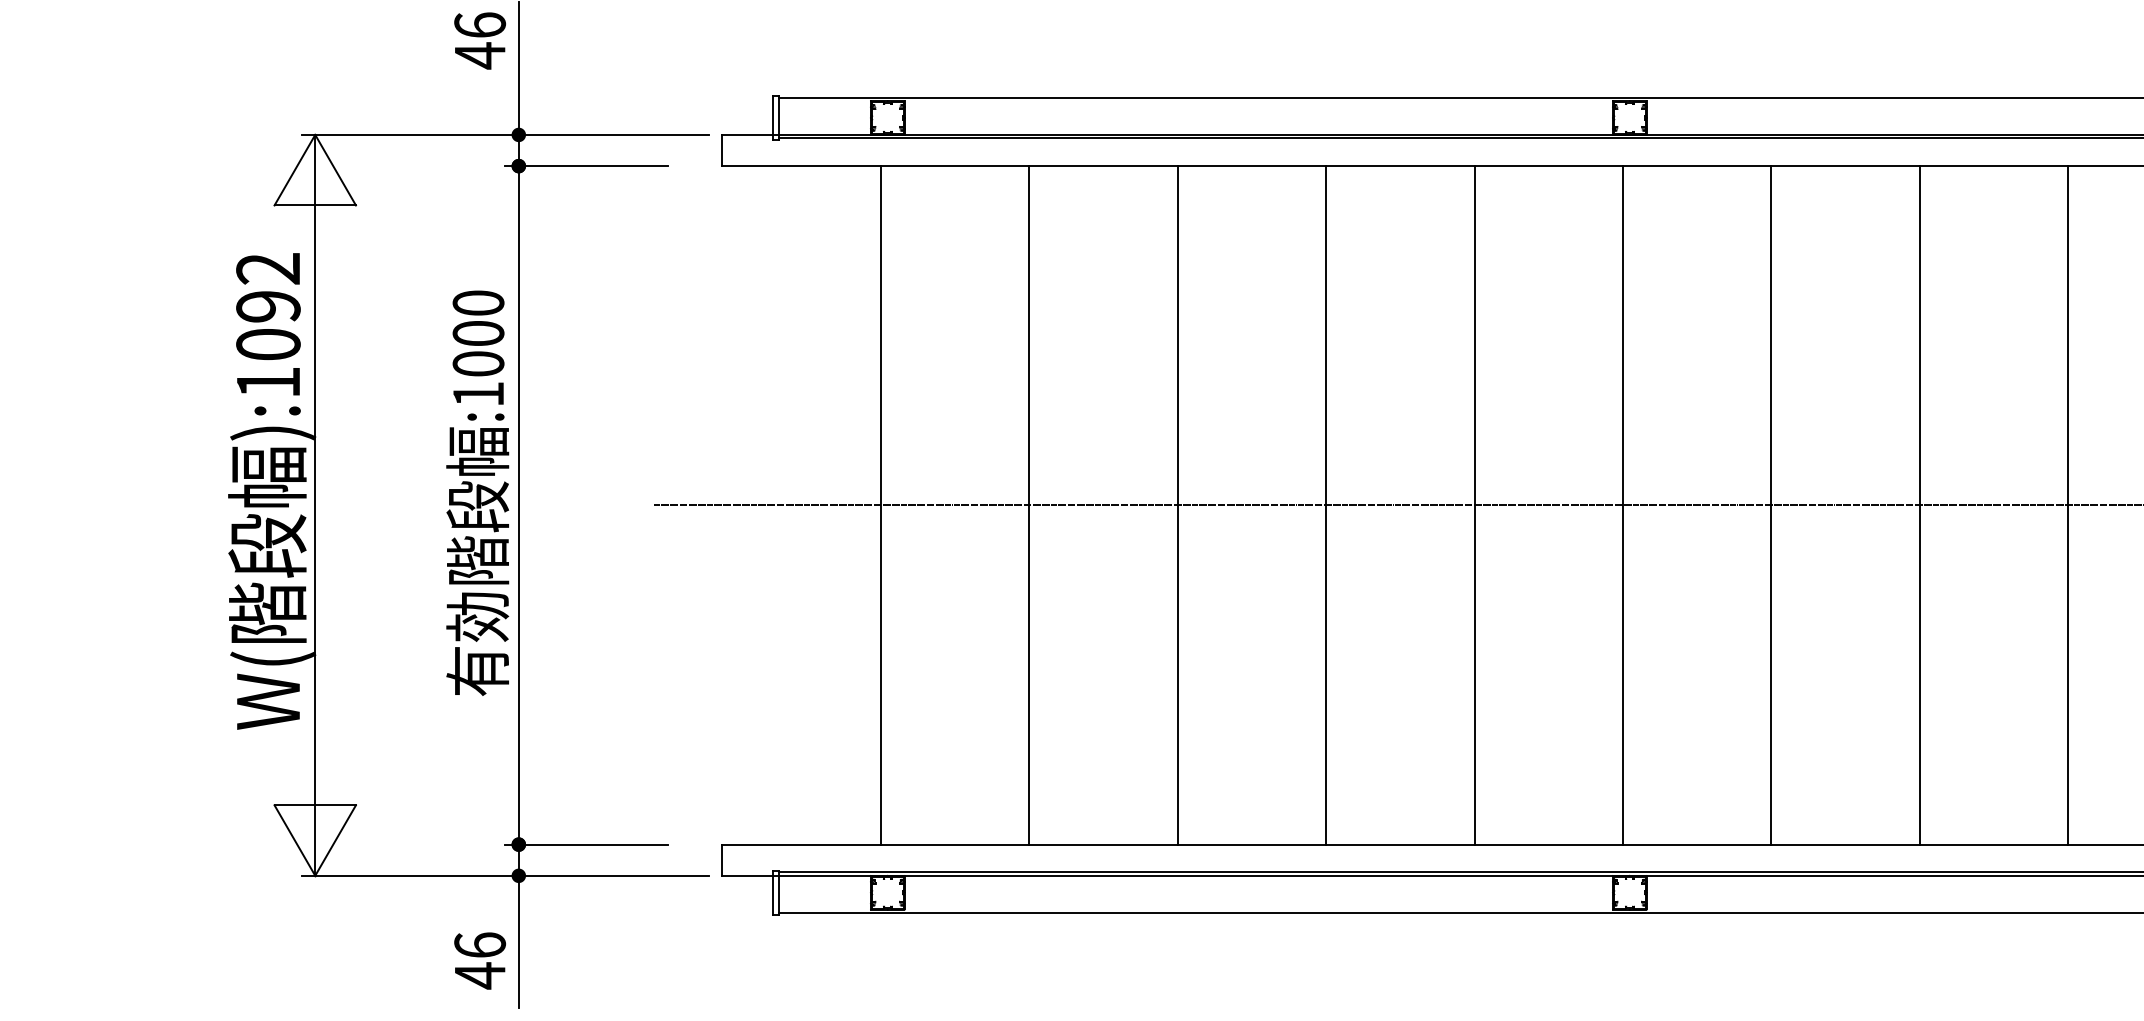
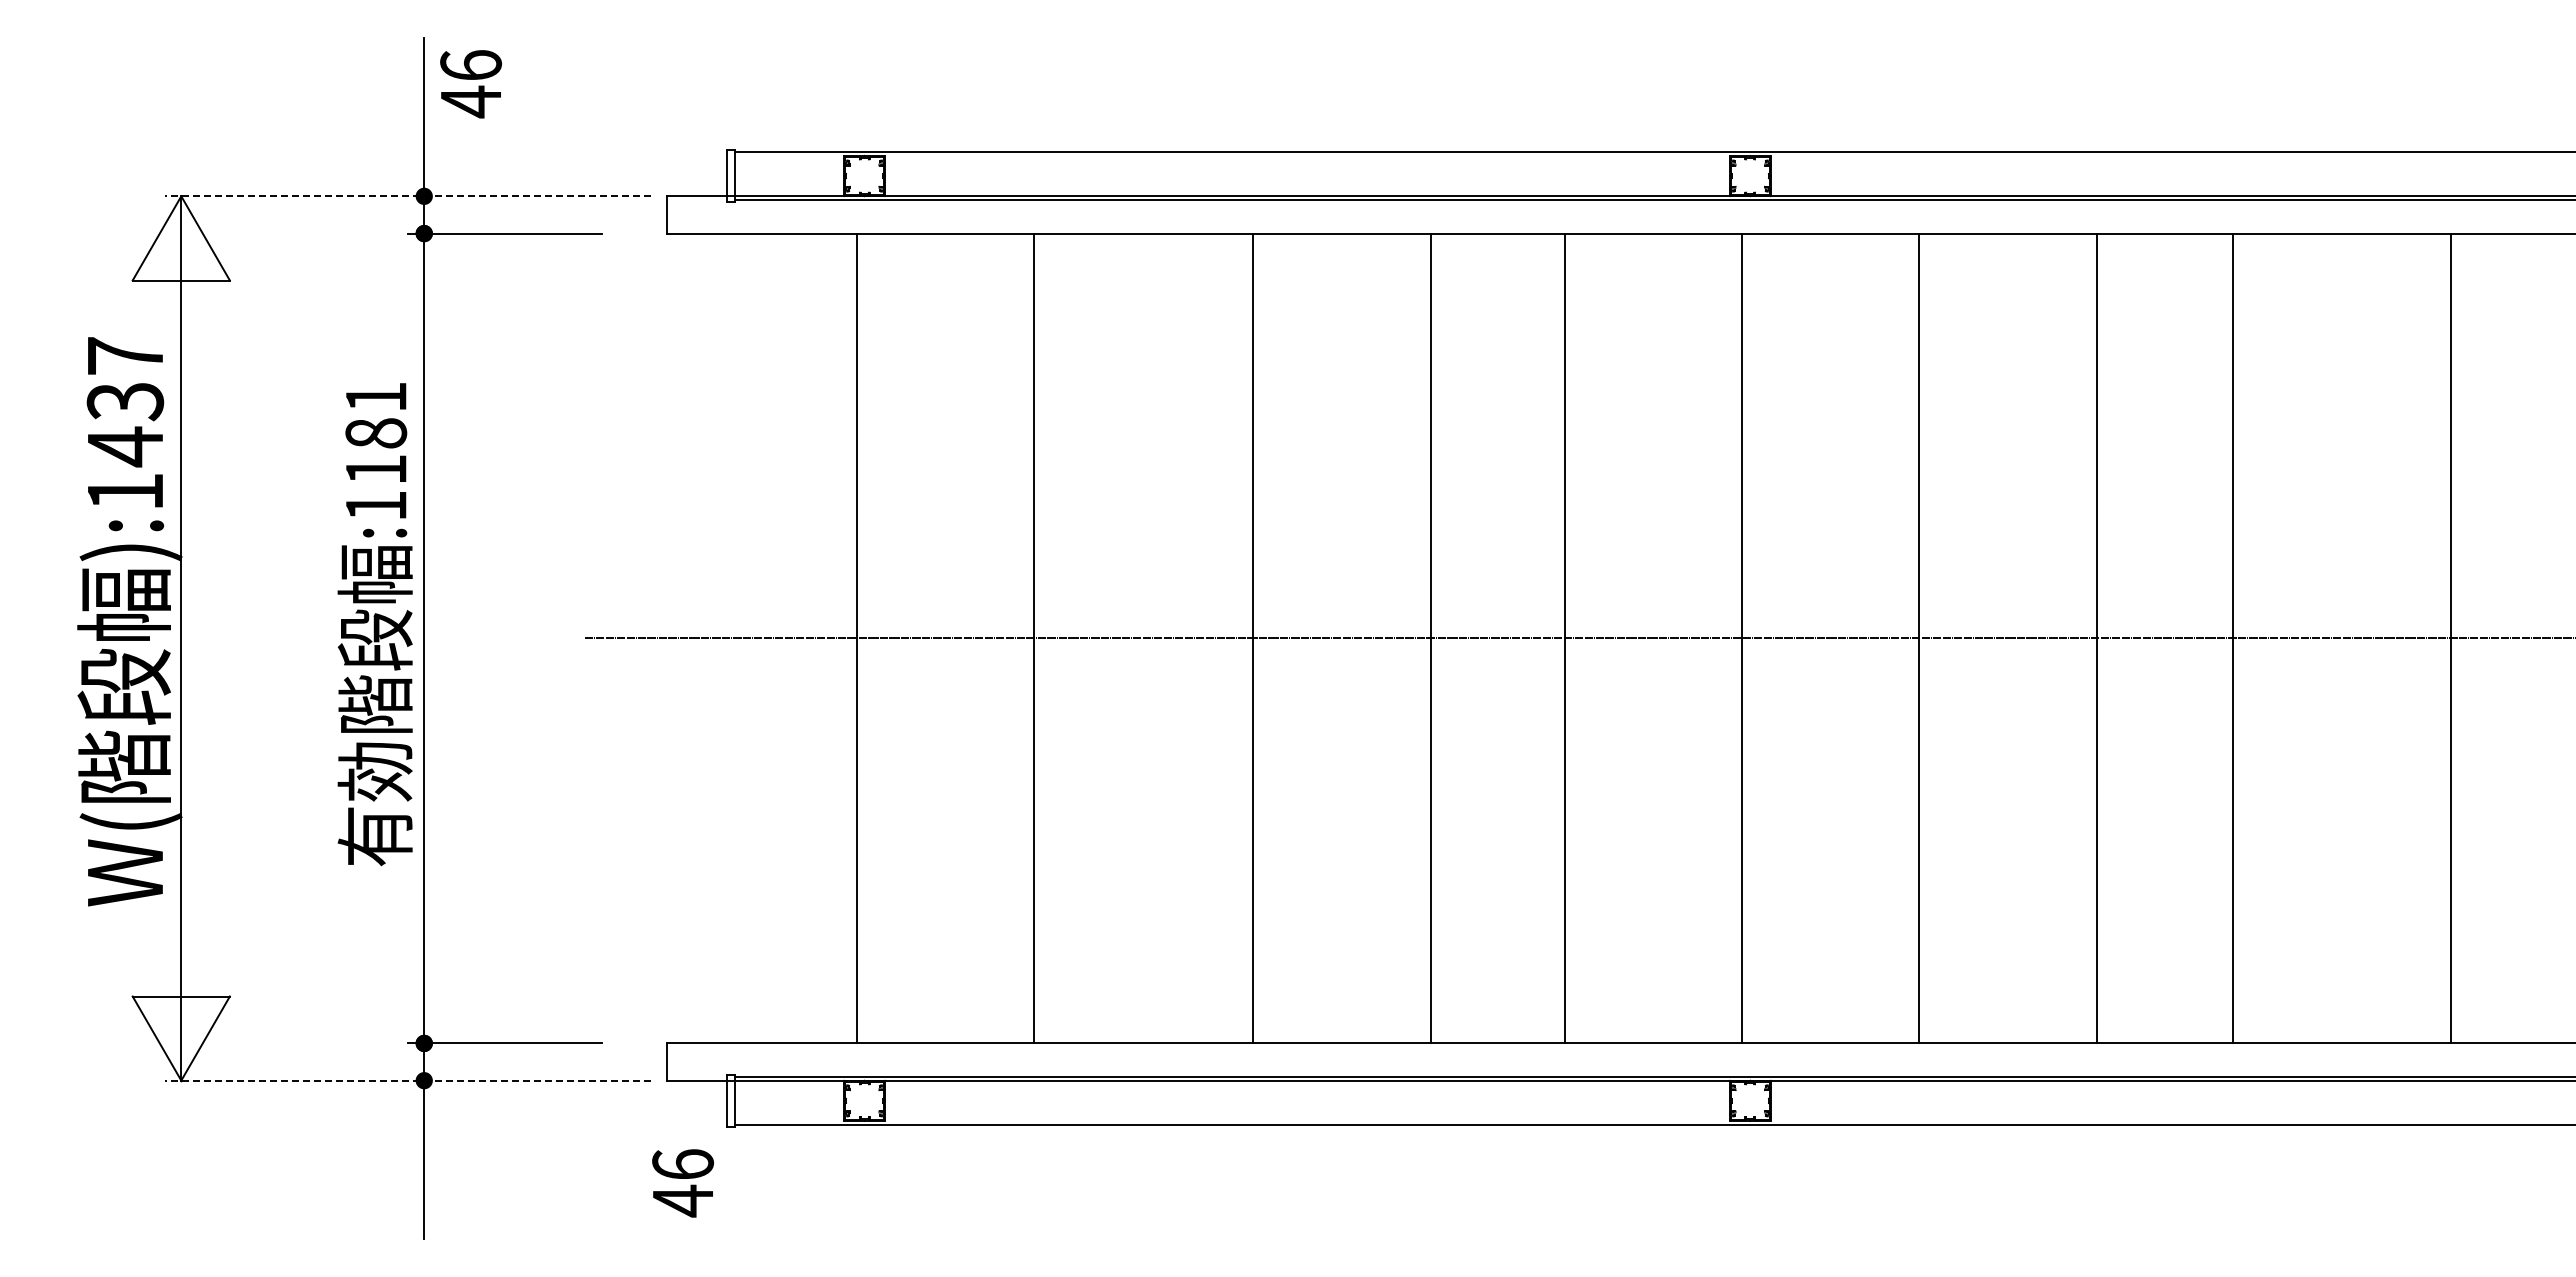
text: (479, 41) -> (470, 84), moved
line: (505, 135) -> (408, 196), solid -> dashed
text: (268, 307) -> (125, 402), ):1092 -> ):1437
text: (478, 333) -> (376, 433), :1000 -> :1181
line: (1177, 505) -> (1252, 638), moved
line: (1325, 505) -> (1430, 638), moved
line: (2068, 505) -> (2232, 638), moved
line: (505, 875) -> (408, 1080), solid -> dashed
text: (479, 961) -> (682, 1183), moved

